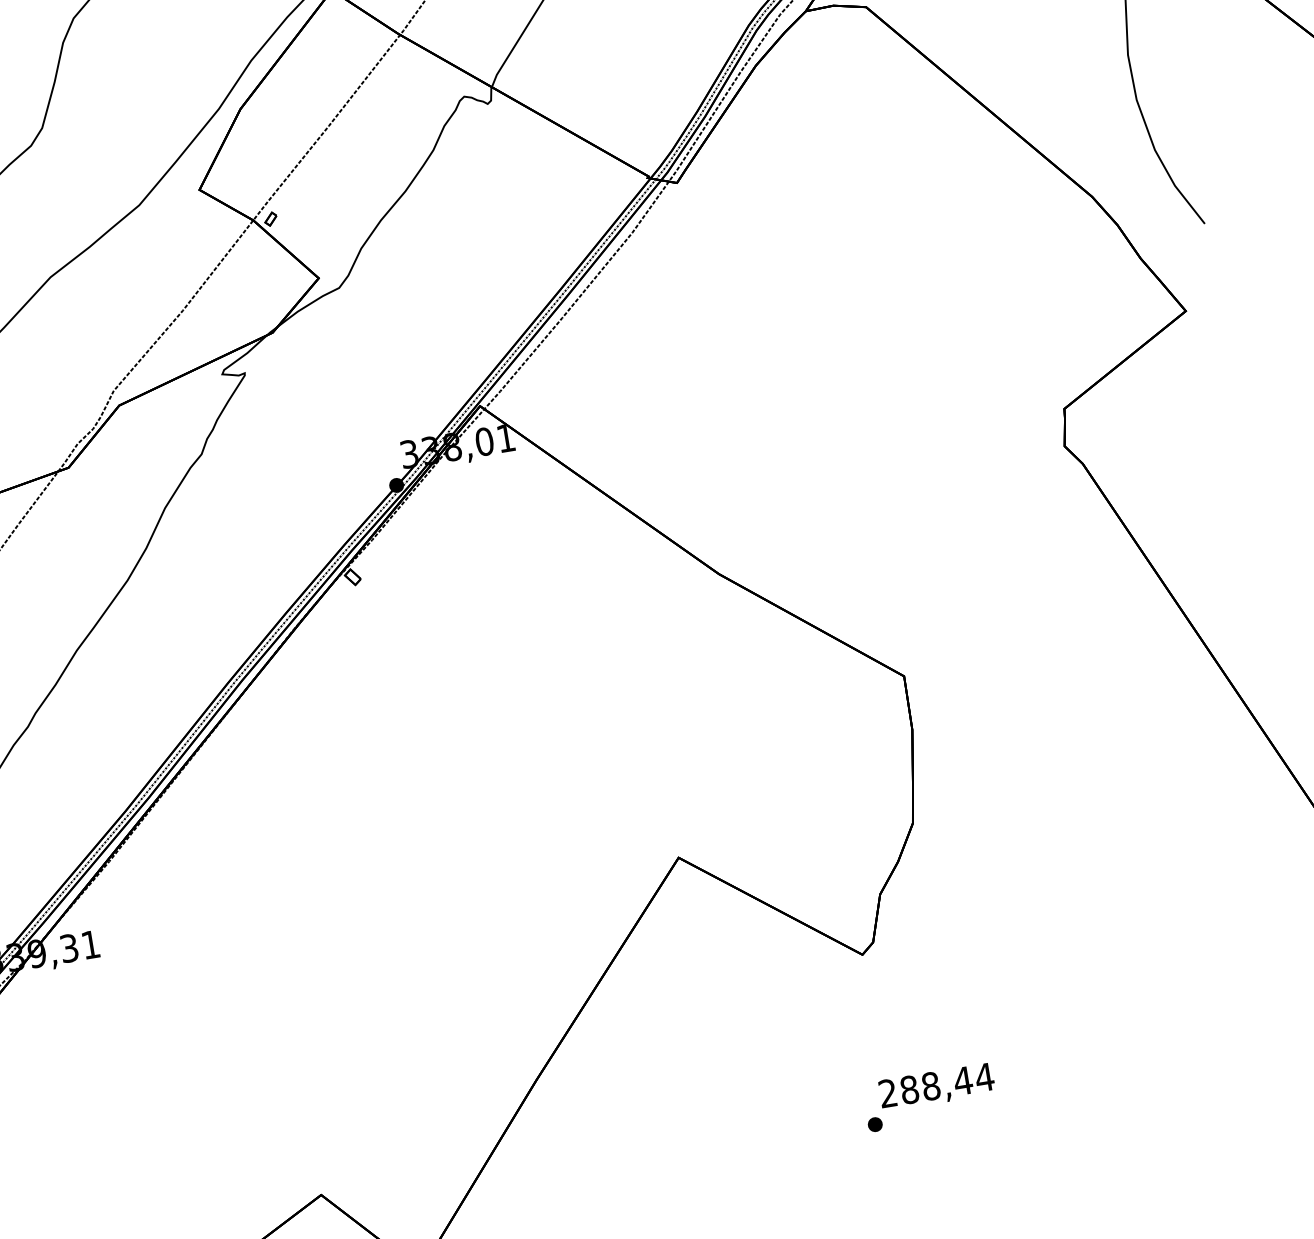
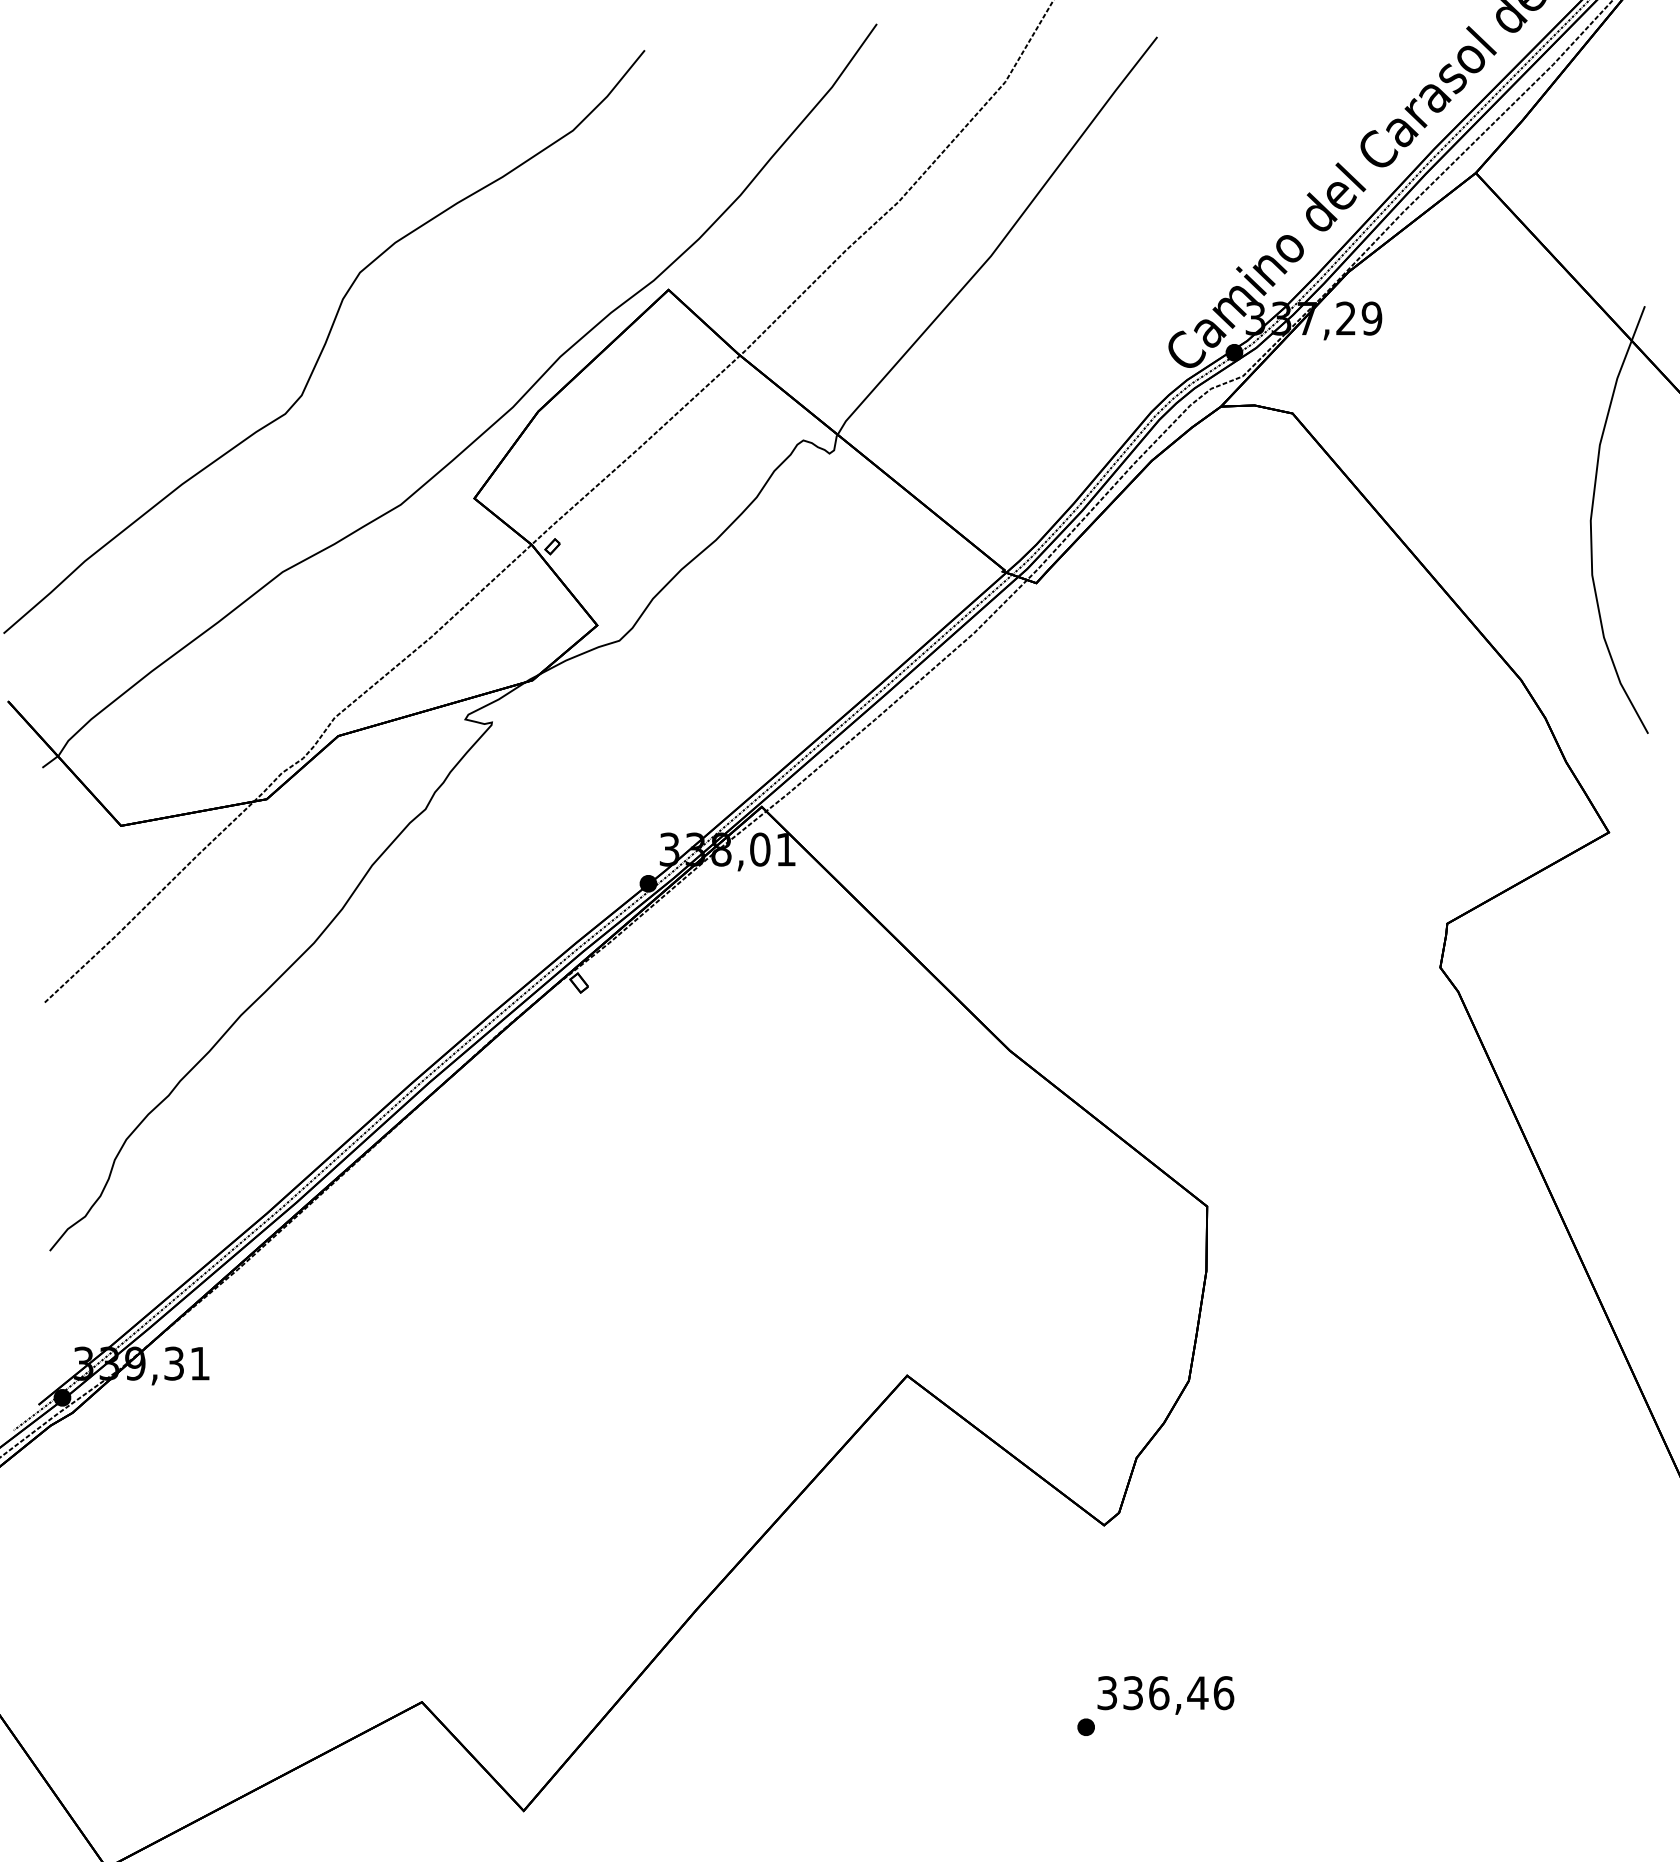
text: (936, 1085) -> (1165, 1693), 288,44 -> 336,46

